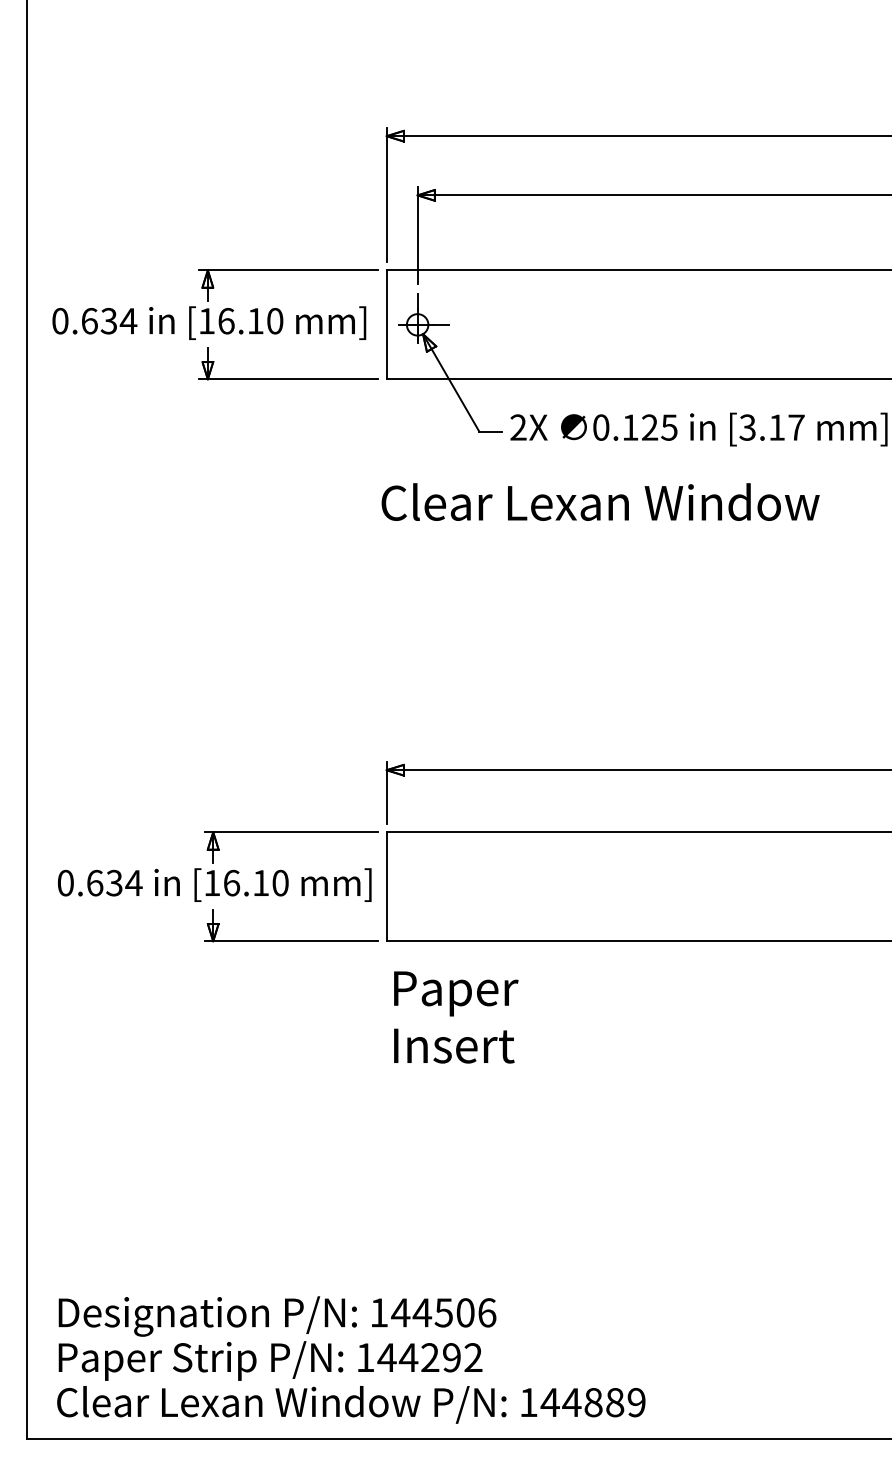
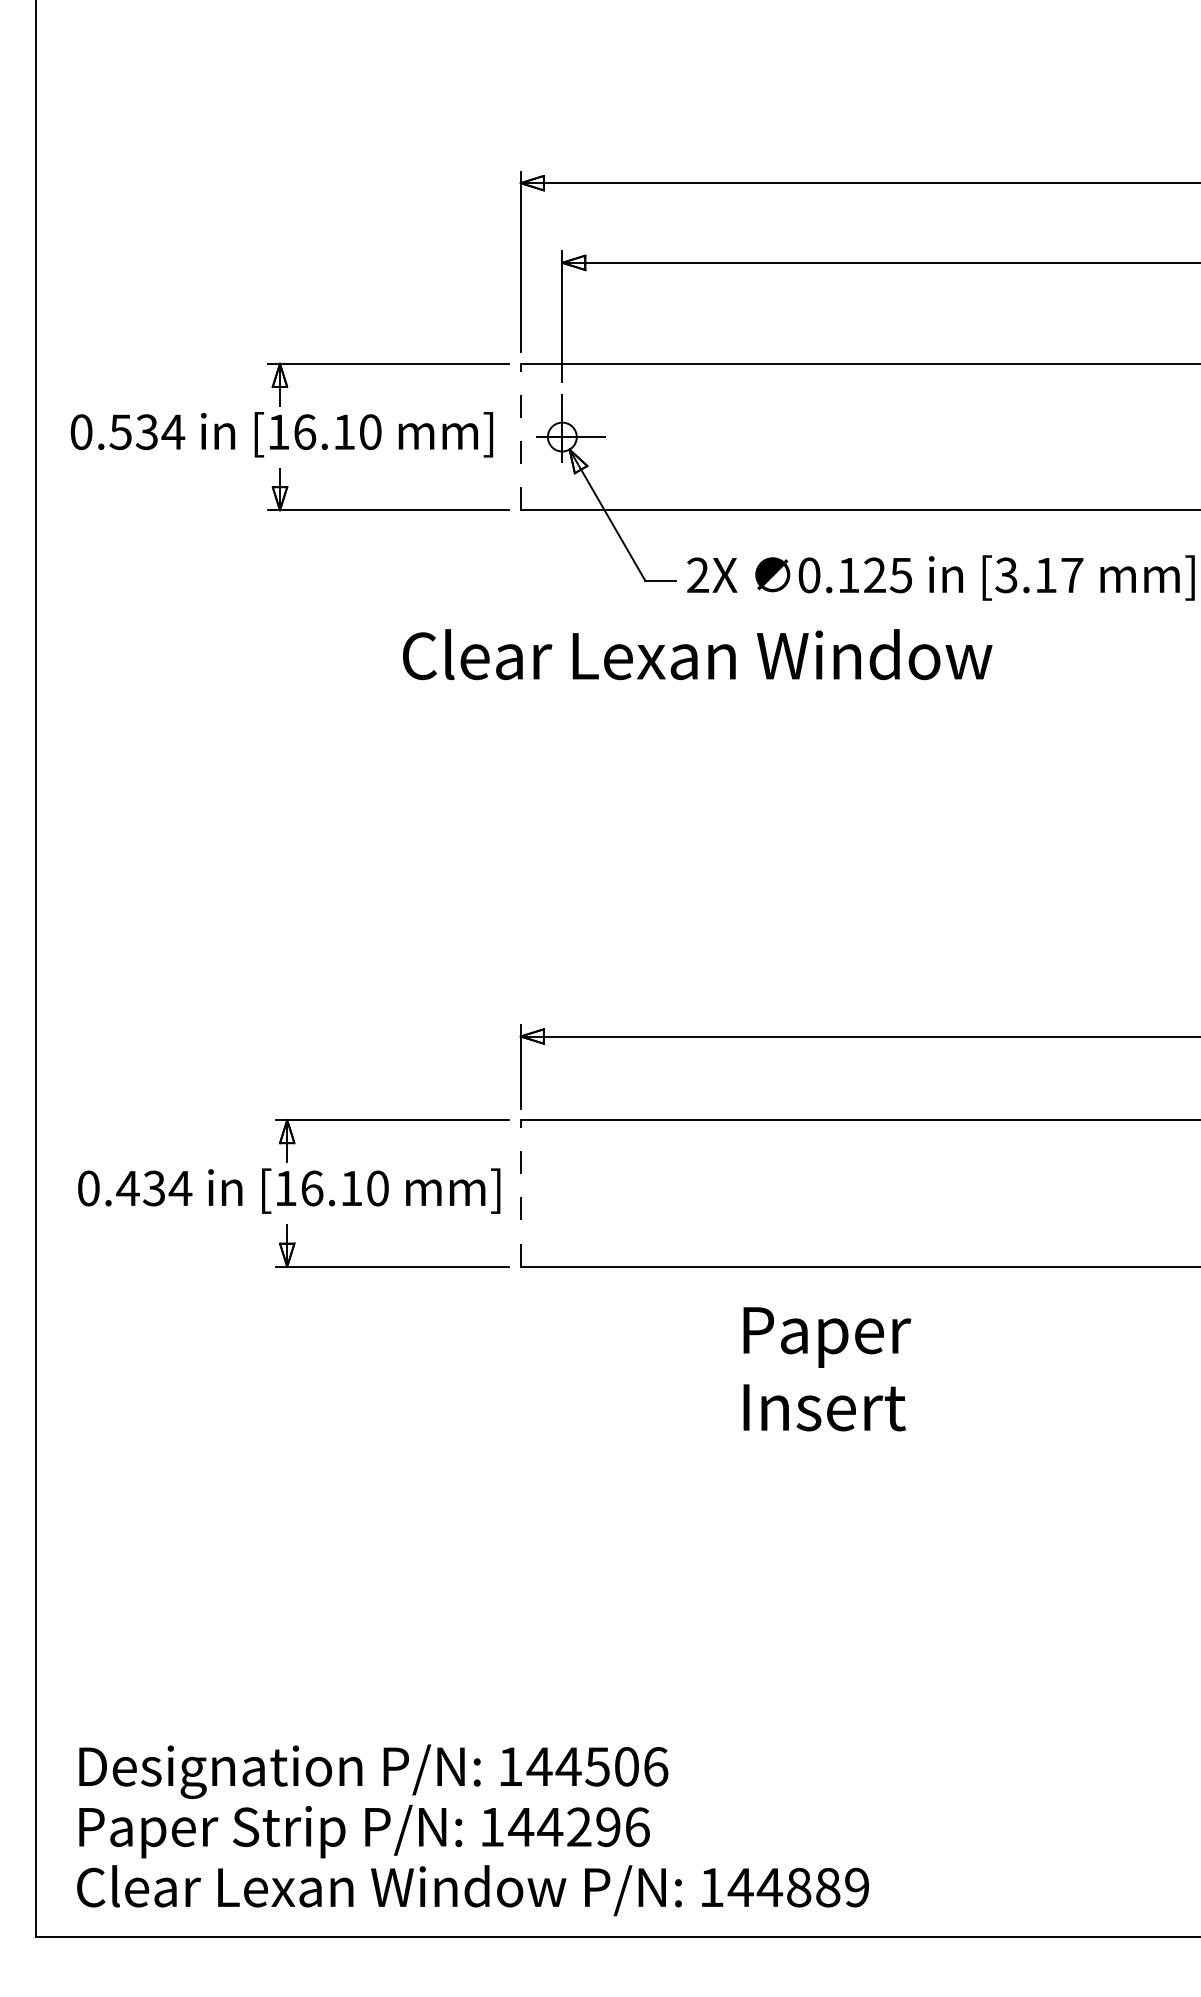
text: (89, 321) -> (120, 432), 0.634 -> 0.534
line: (386, 324) -> (520, 436), solid -> dashed
text: (600, 502) -> (697, 654), moved
text: (94, 883) -> (127, 1188), 0.634 -> 0.434
line: (386, 886) -> (520, 1192), solid -> dashed
text: (456, 1017) -> (827, 1369), moved
text: (473, 1357) -> (637, 1827), 144292 -> 144296

